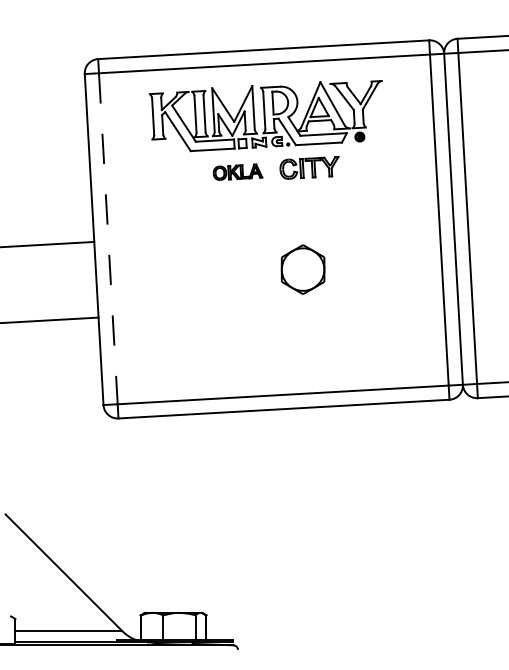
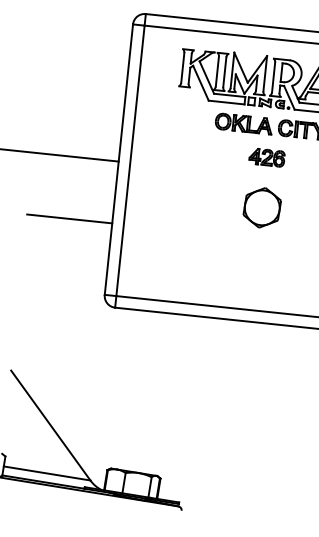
part: (237, 172) -> (243, 124), size x1.43
part: (272, 208) -> (267, 157), added
line: (108, 238) -> (130, 160), dashed -> solid
part: (302, 269) -> (261, 207), moved

